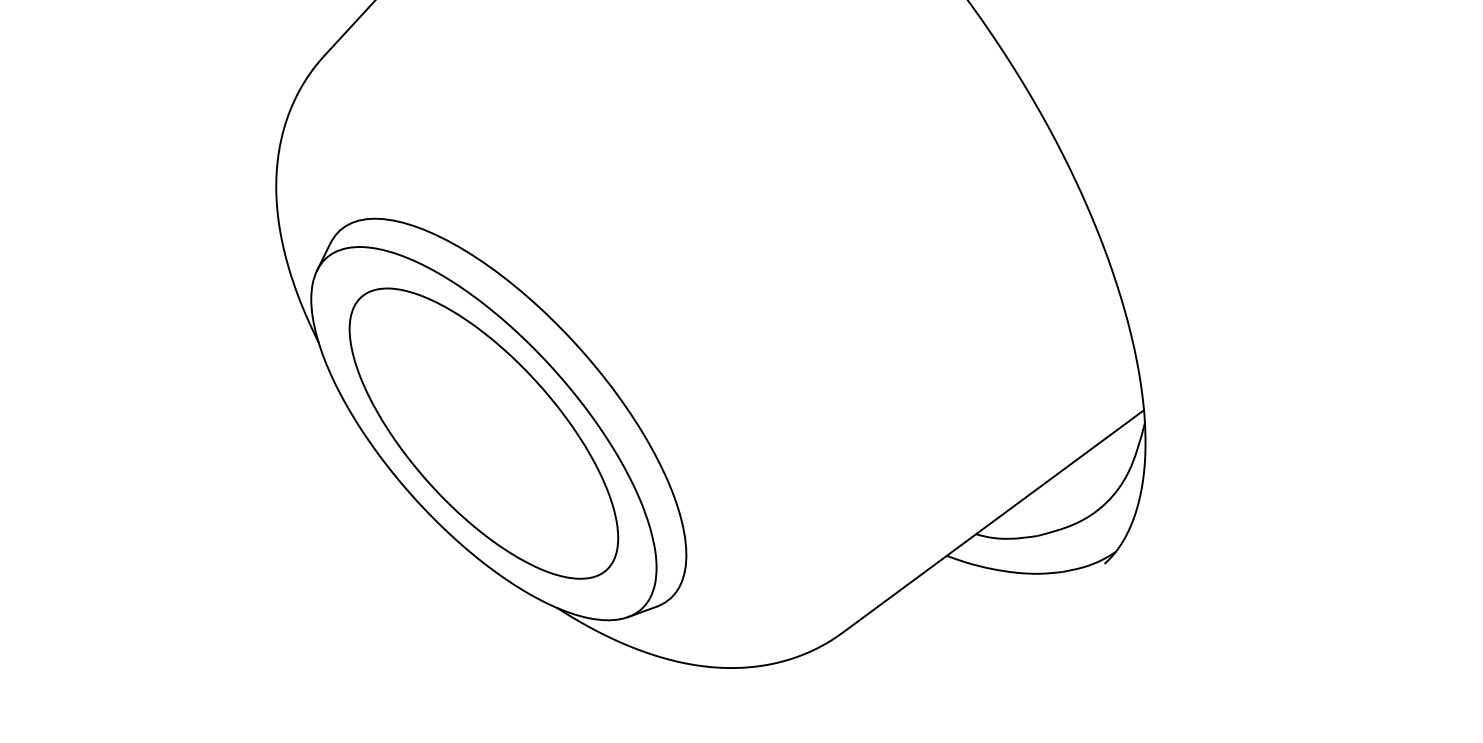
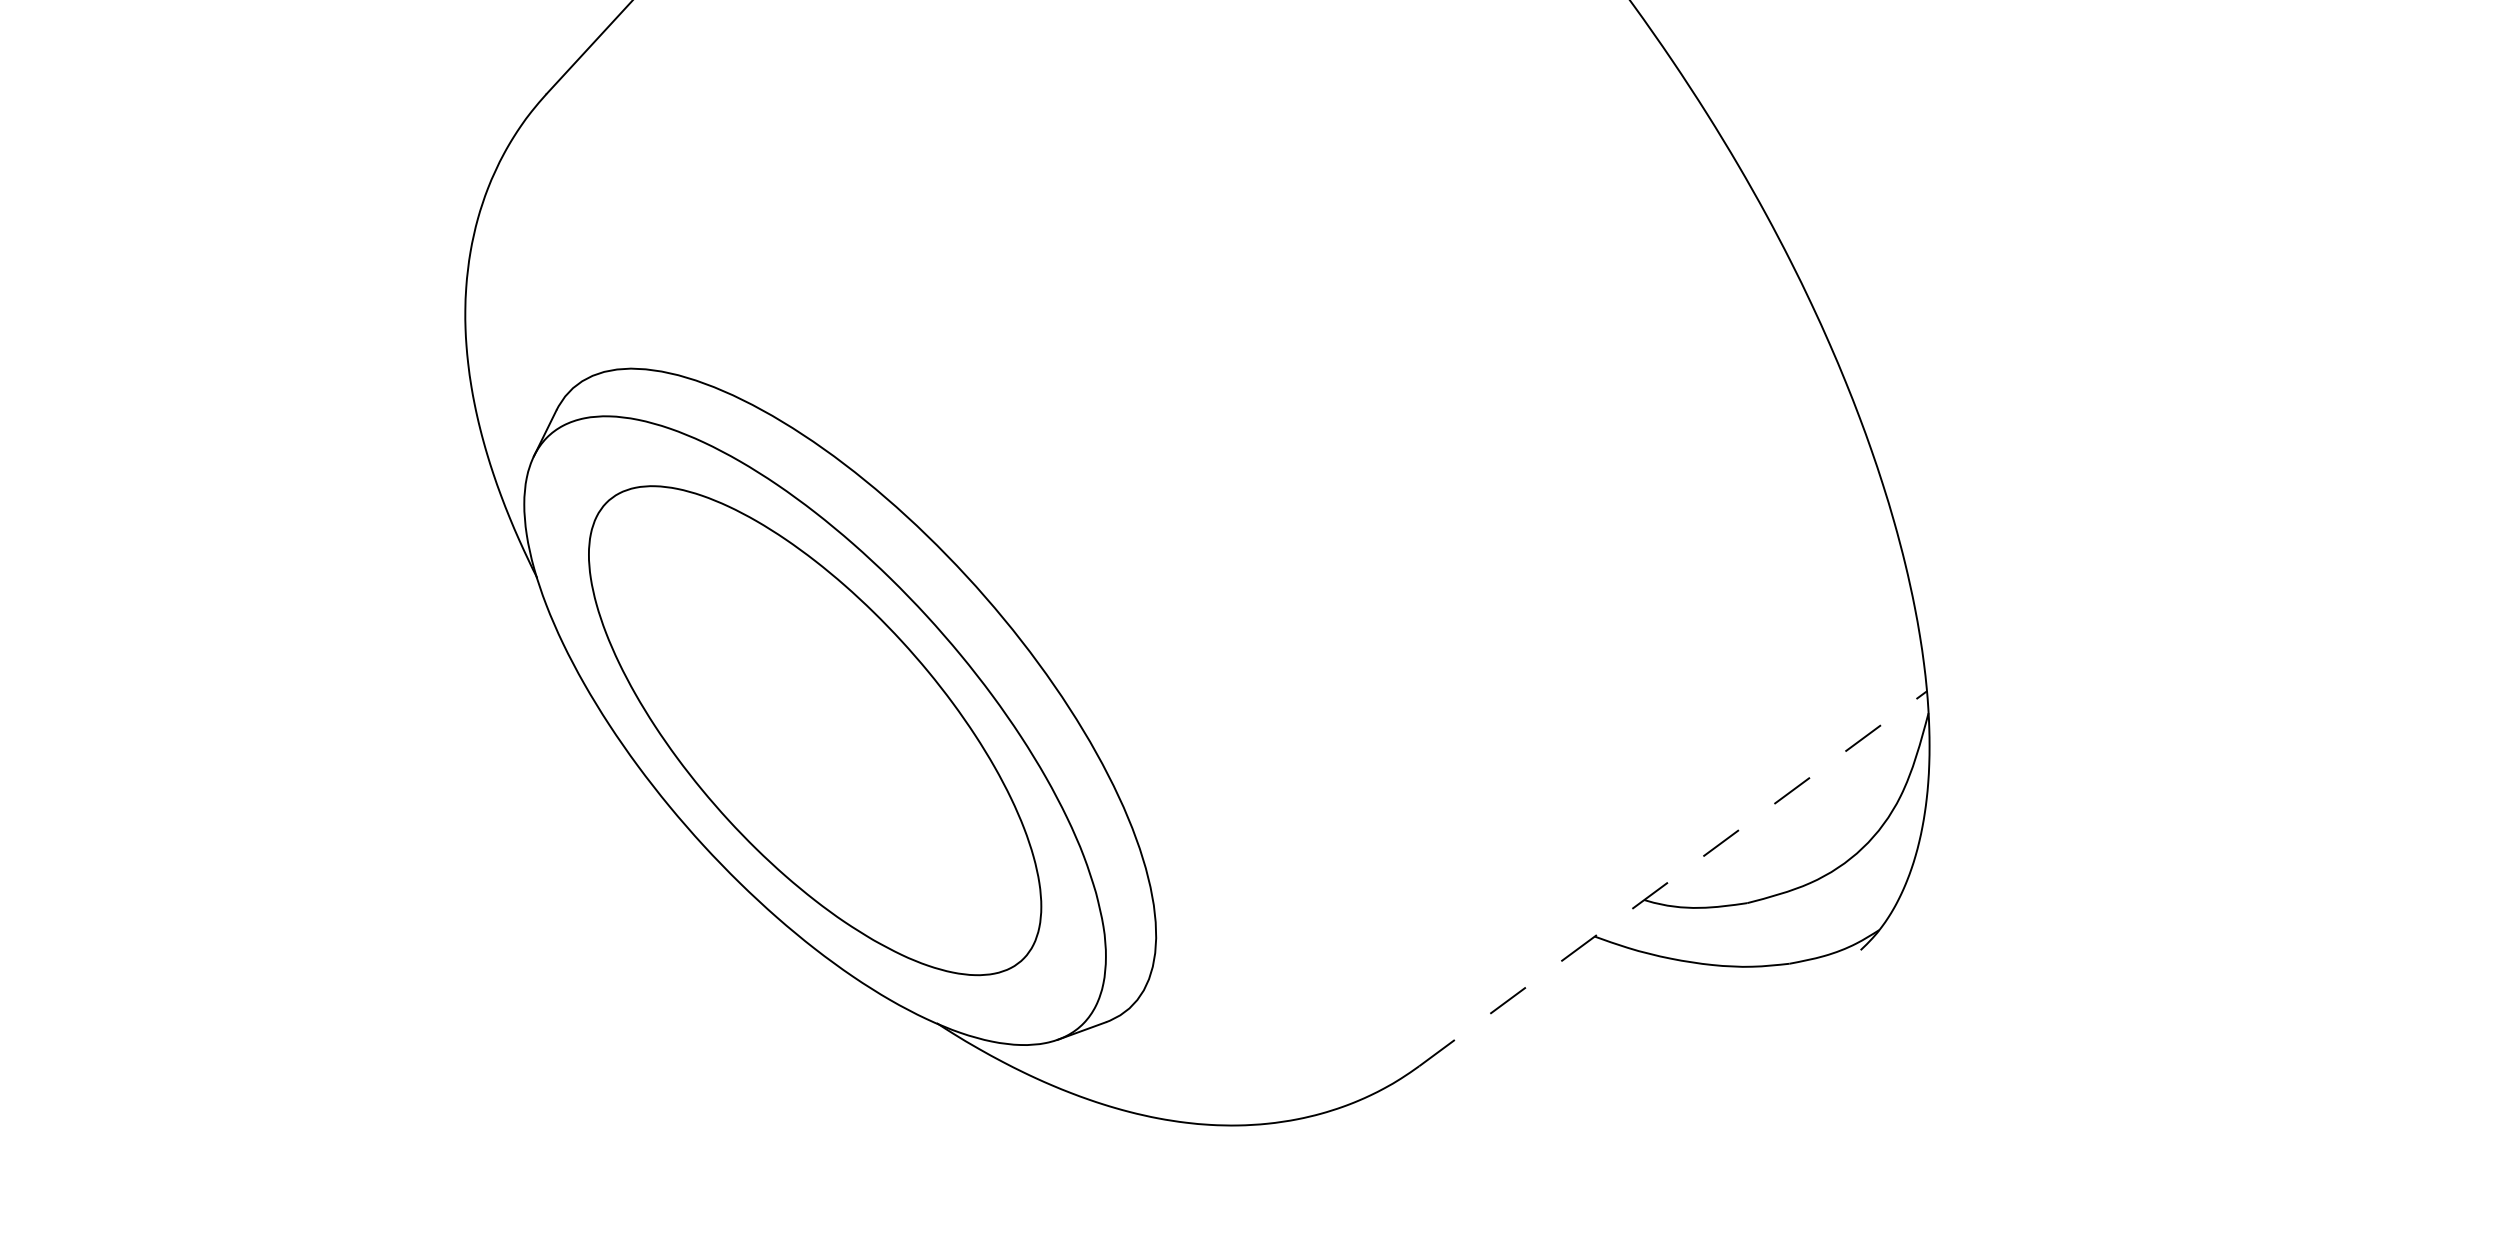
line: (993, 521) -> (1673, 878), solid -> dashed

